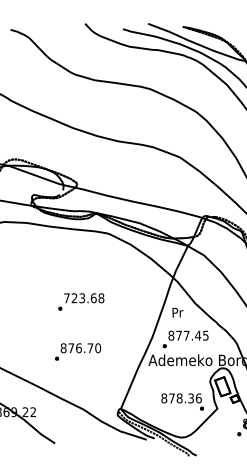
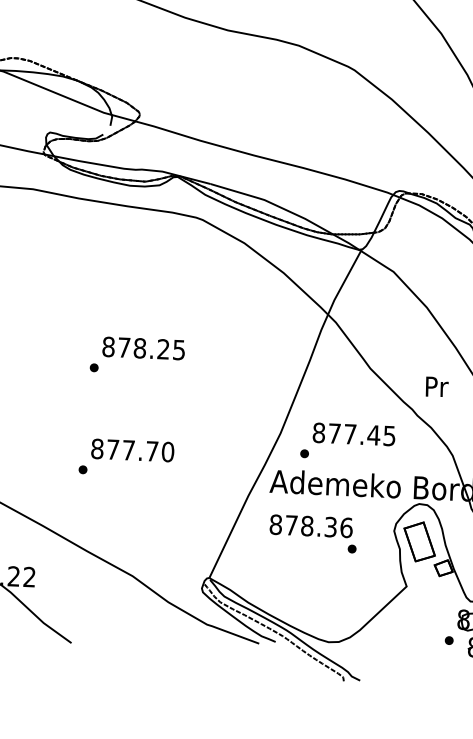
text: (84, 298) -> (144, 348), 723.68 -> 878.25
text: (177, 312) -> (436, 386), moved
text: (78, 348) -> (127, 450), 876.70 -> 877.70
text: (182, 401) -> (312, 532), moved

